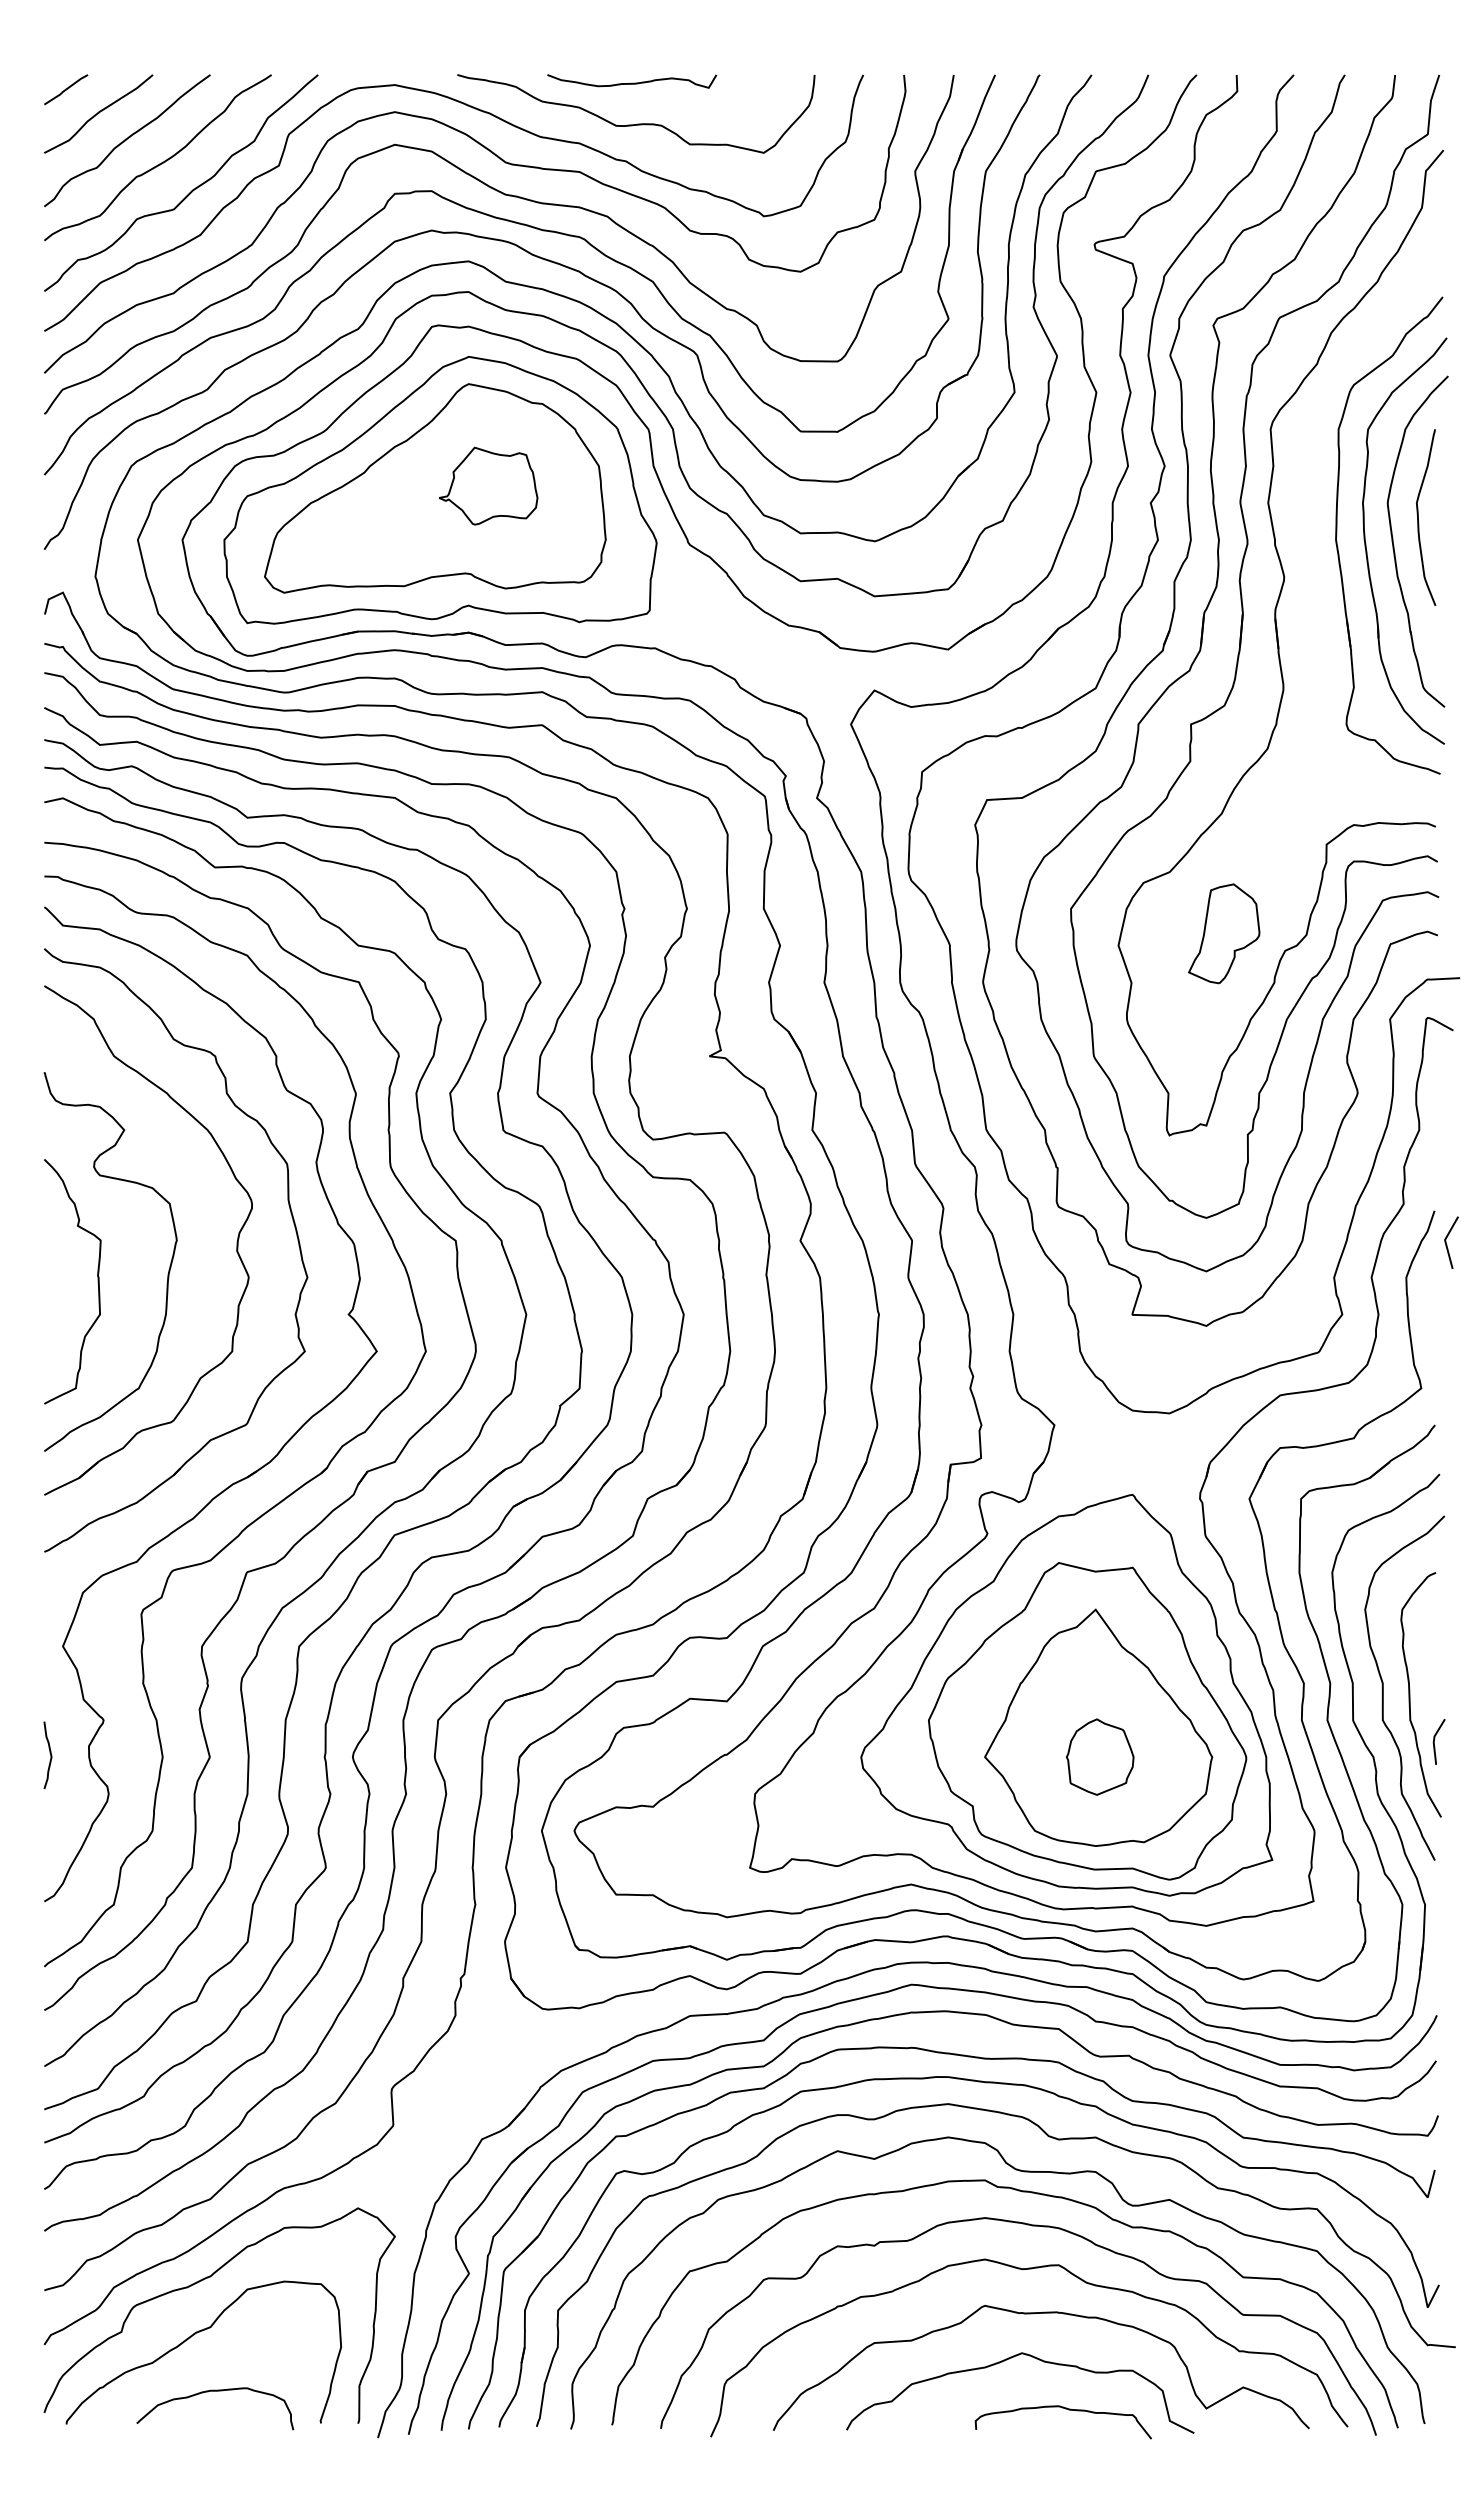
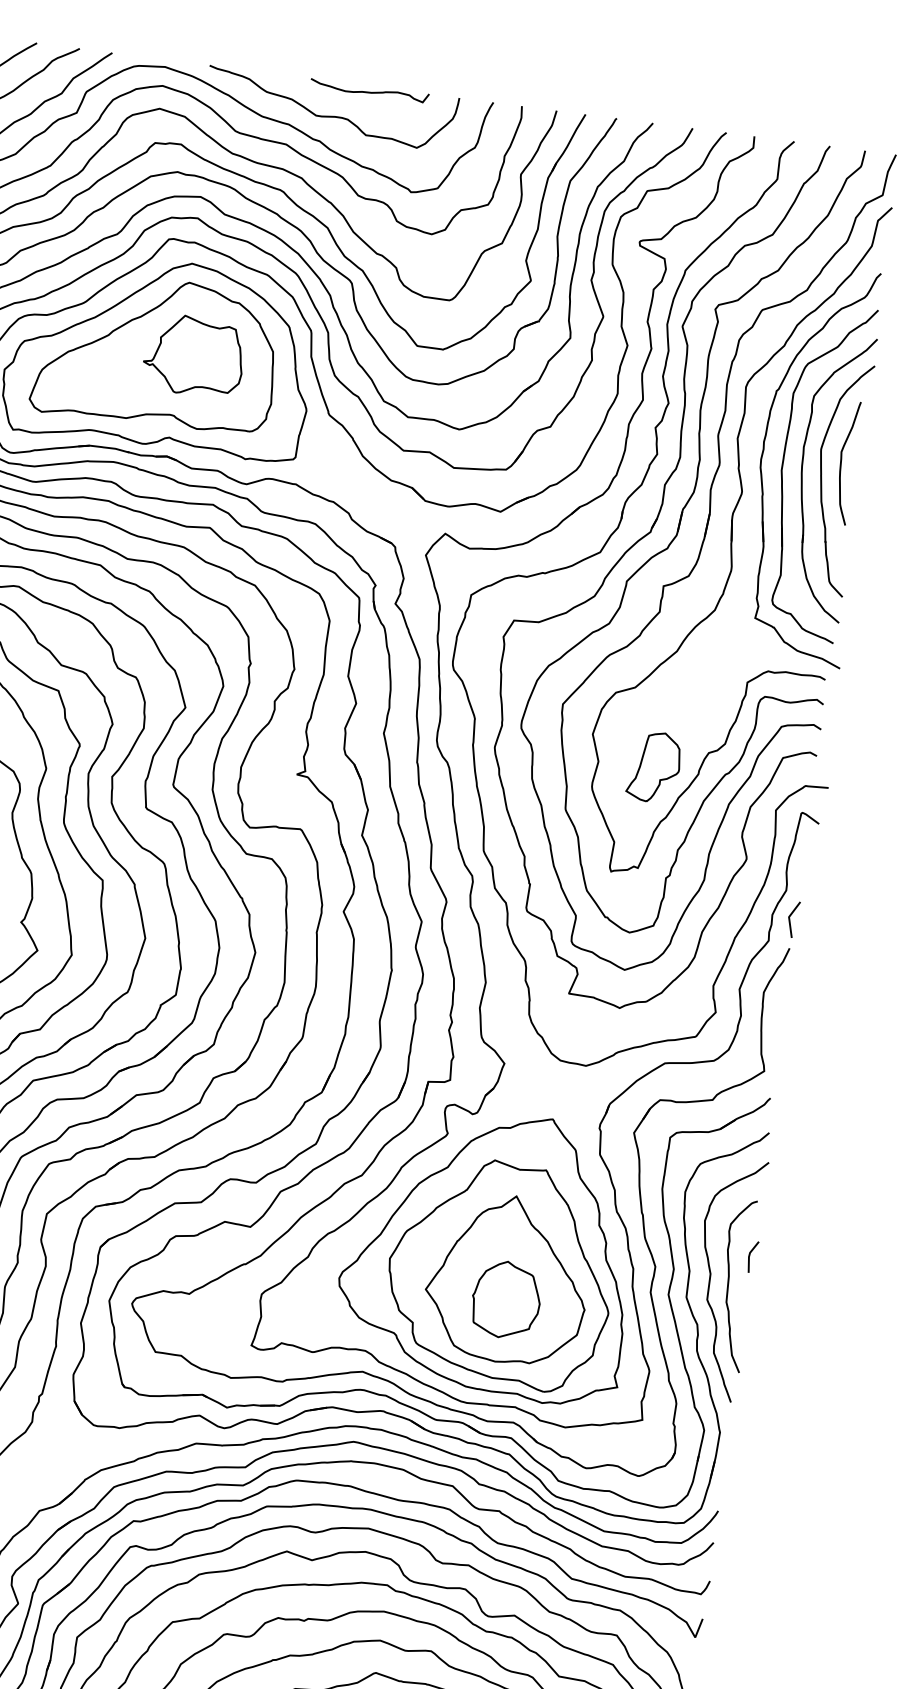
curve: (632, 82) -> (369, 91), moved
part: (488, 485) -> (194, 355), size x1.43
part: (1307, 518) -> (763, 452), added
part: (1224, 933) -> (654, 767), moved
line: (1447, 1244) -> (790, 920), moved
line: (1434, 1741) -> (749, 1256), moved
part: (1099, 1756) -> (505, 1299), size x1.43

